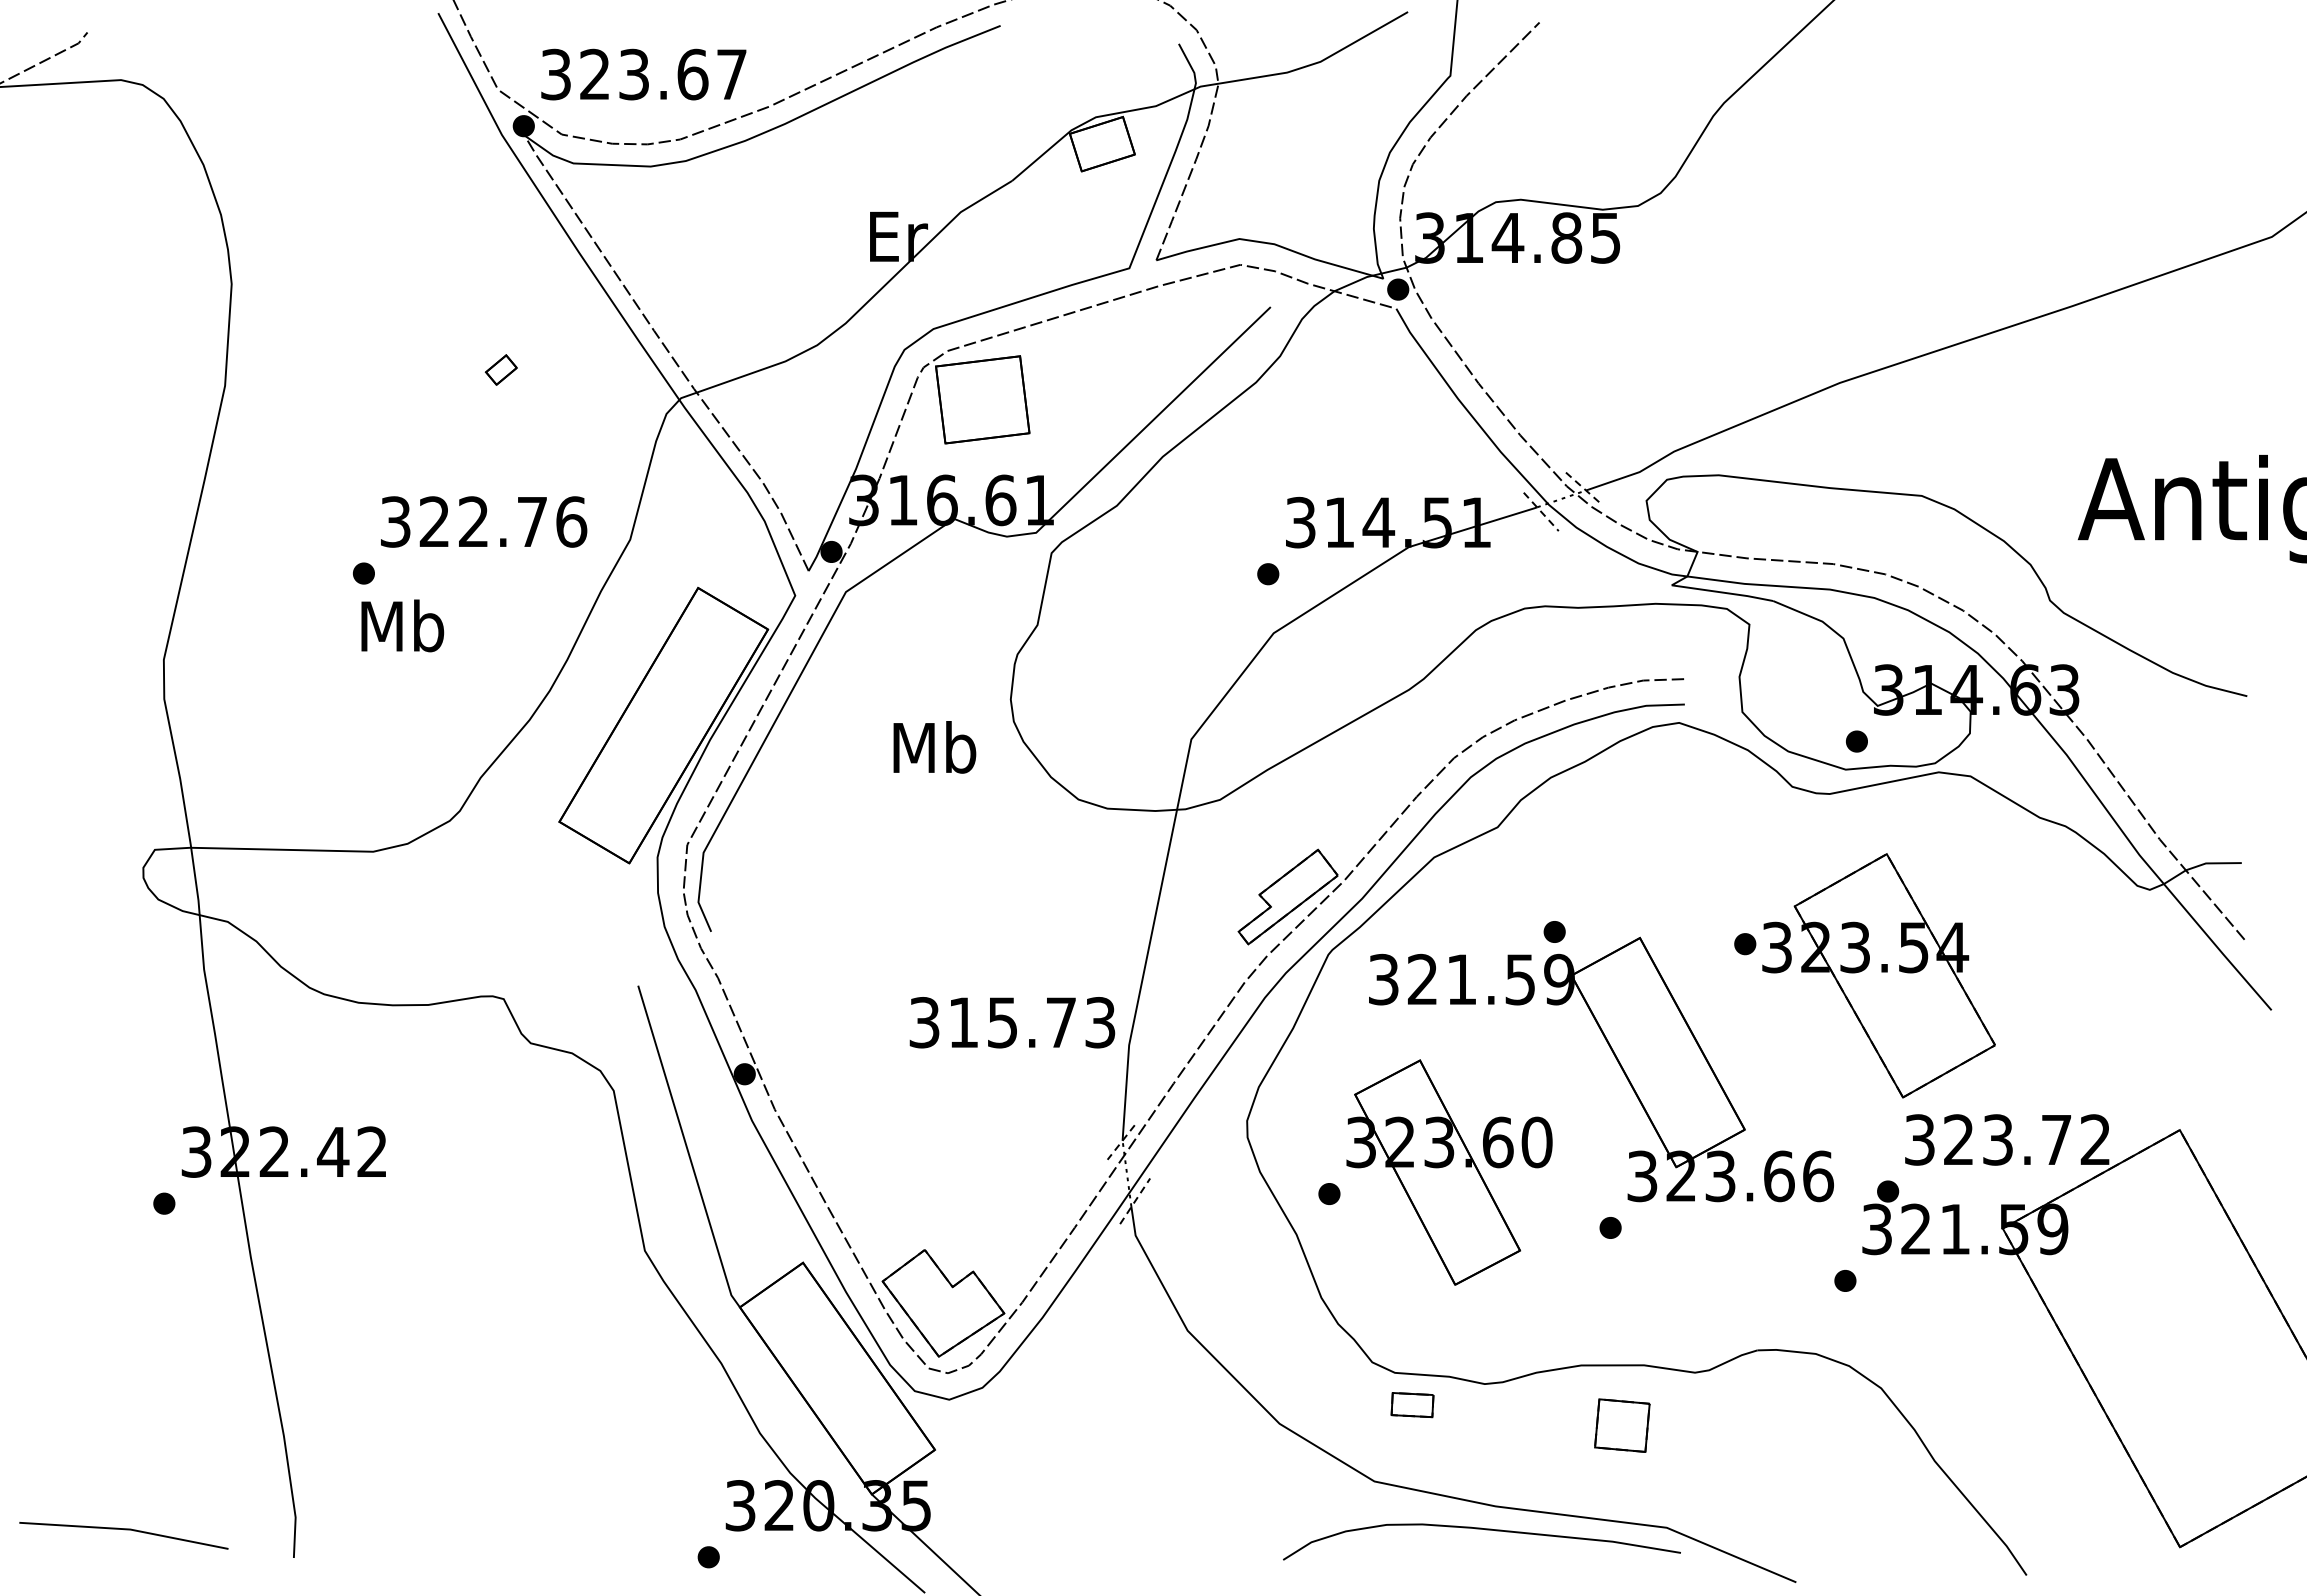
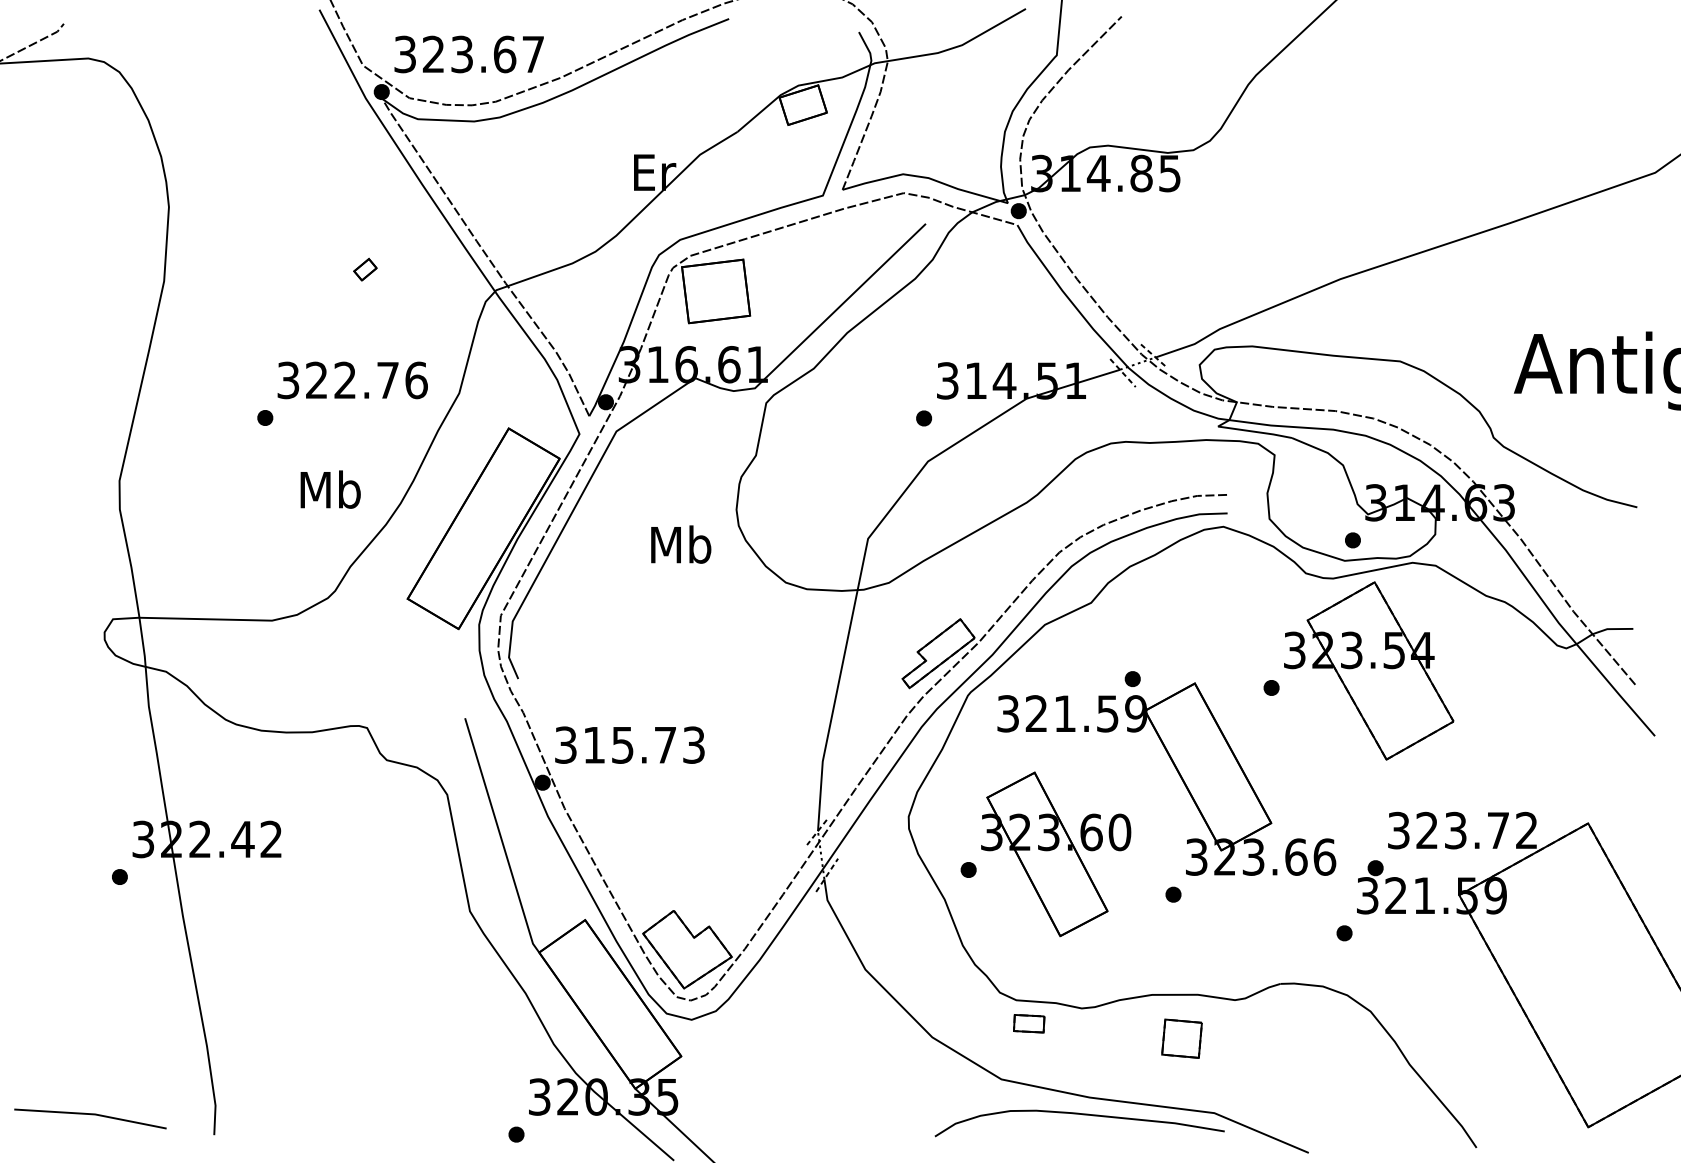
text: (402, 625) -> (330, 489), moved
part: (1878, 975) -> (1368, 670), moved
text: (1012, 1022) -> (629, 745), moved

